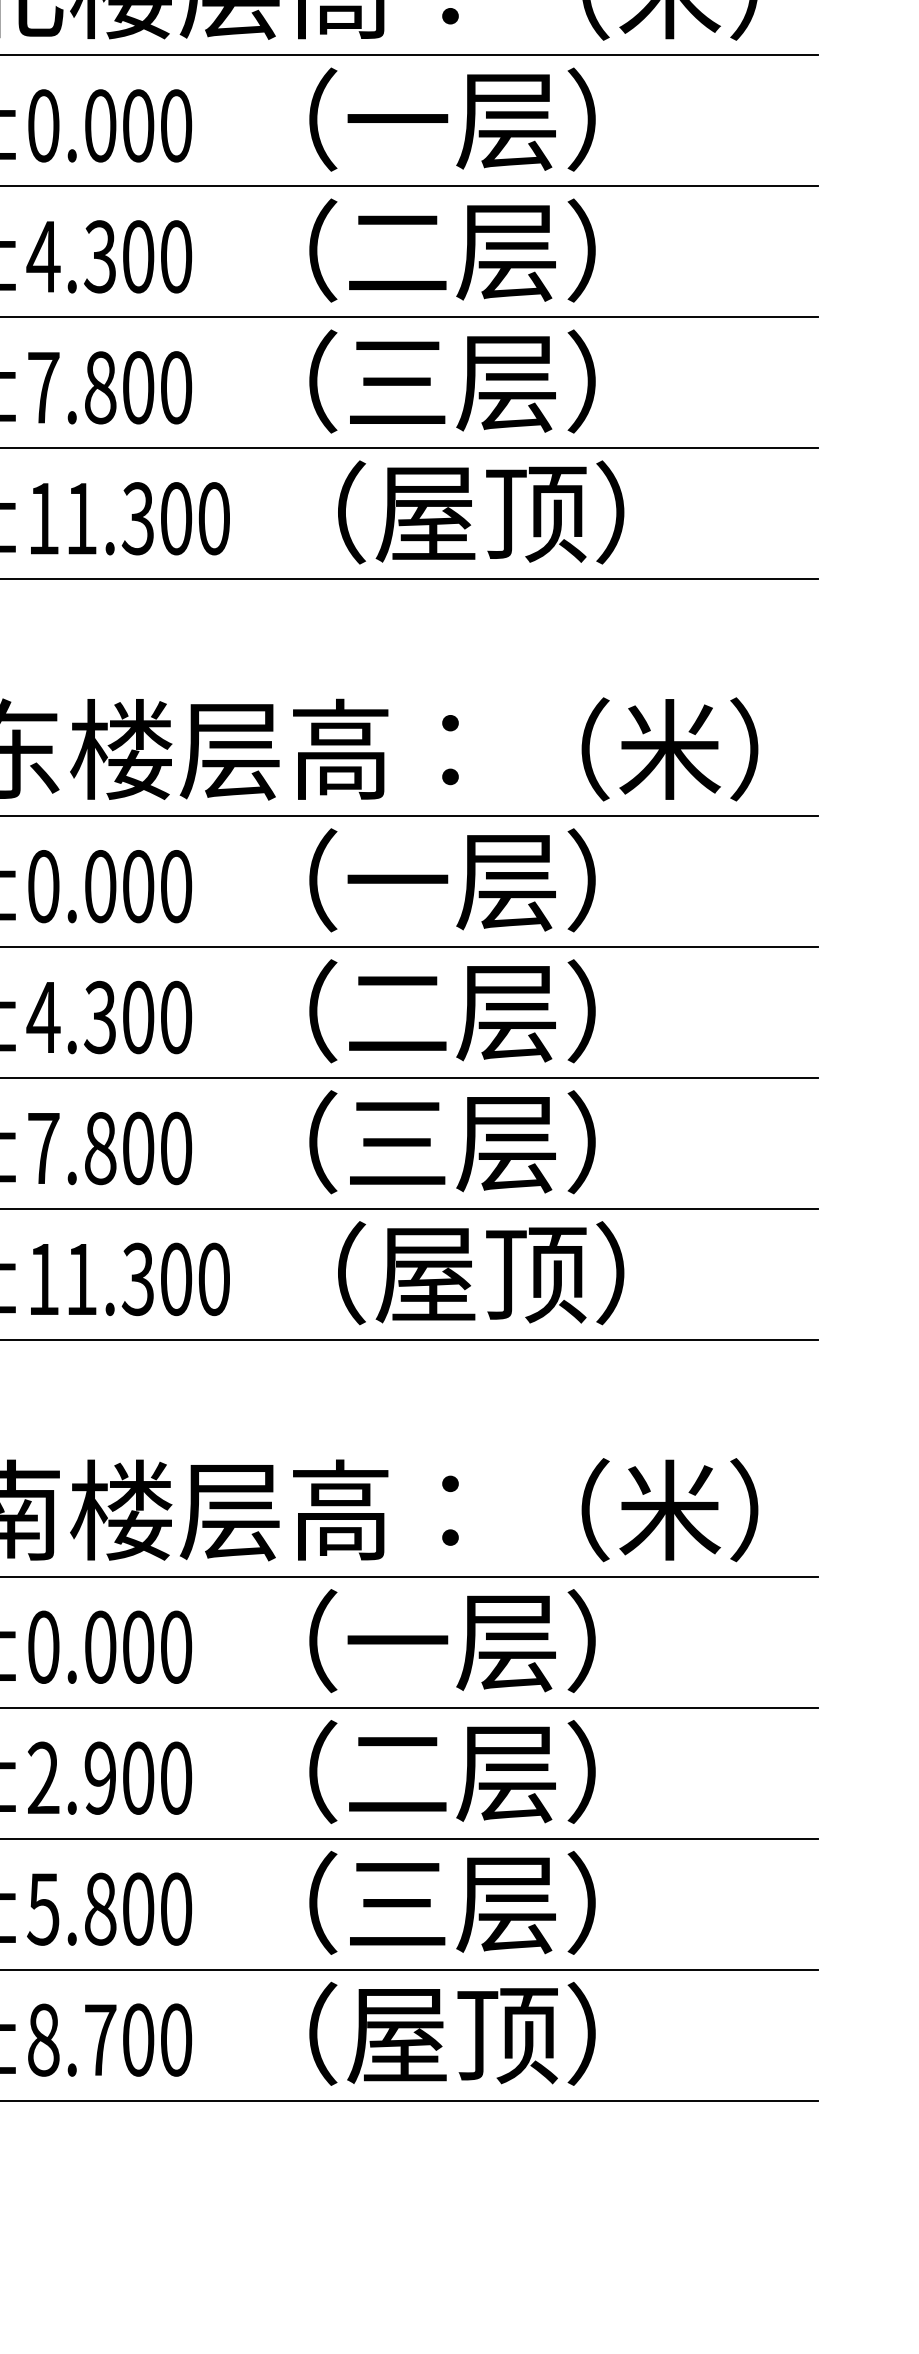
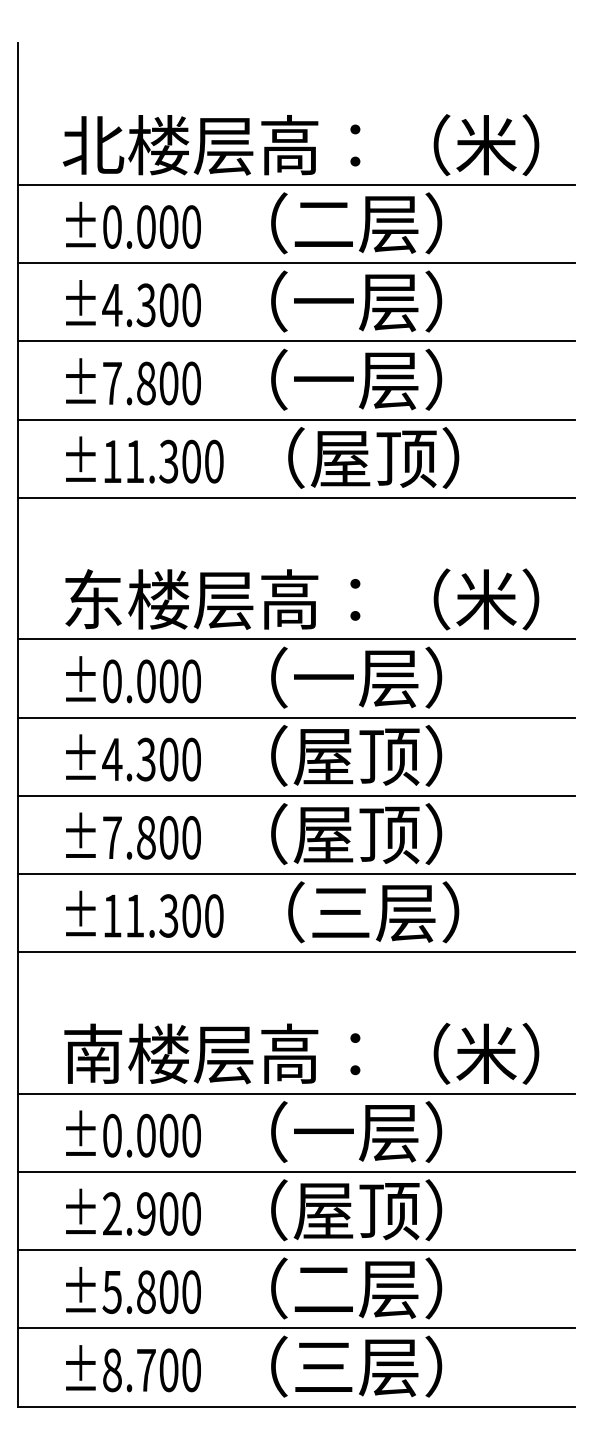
text: (397, 121) -> (323, 224), （一层） -> （二层）
text: (397, 252) -> (323, 302), （二层） -> （一层）
text: (397, 382) -> (323, 380), （三层） -> （一层）
text: (452, 1013) -> (356, 757), （二层） -> （屋顶）
text: (452, 1144) -> (356, 835), （三层） -> （屋顶）
text: (480, 1275) -> (373, 913), （屋顶） -> （三层）
text: (452, 1774) -> (356, 1211), （二层） -> （屋顶）
text: (397, 1903) -> (323, 1288), （三层） -> （二层）
text: (452, 2036) -> (356, 1368), （屋顶） -> （三层）

